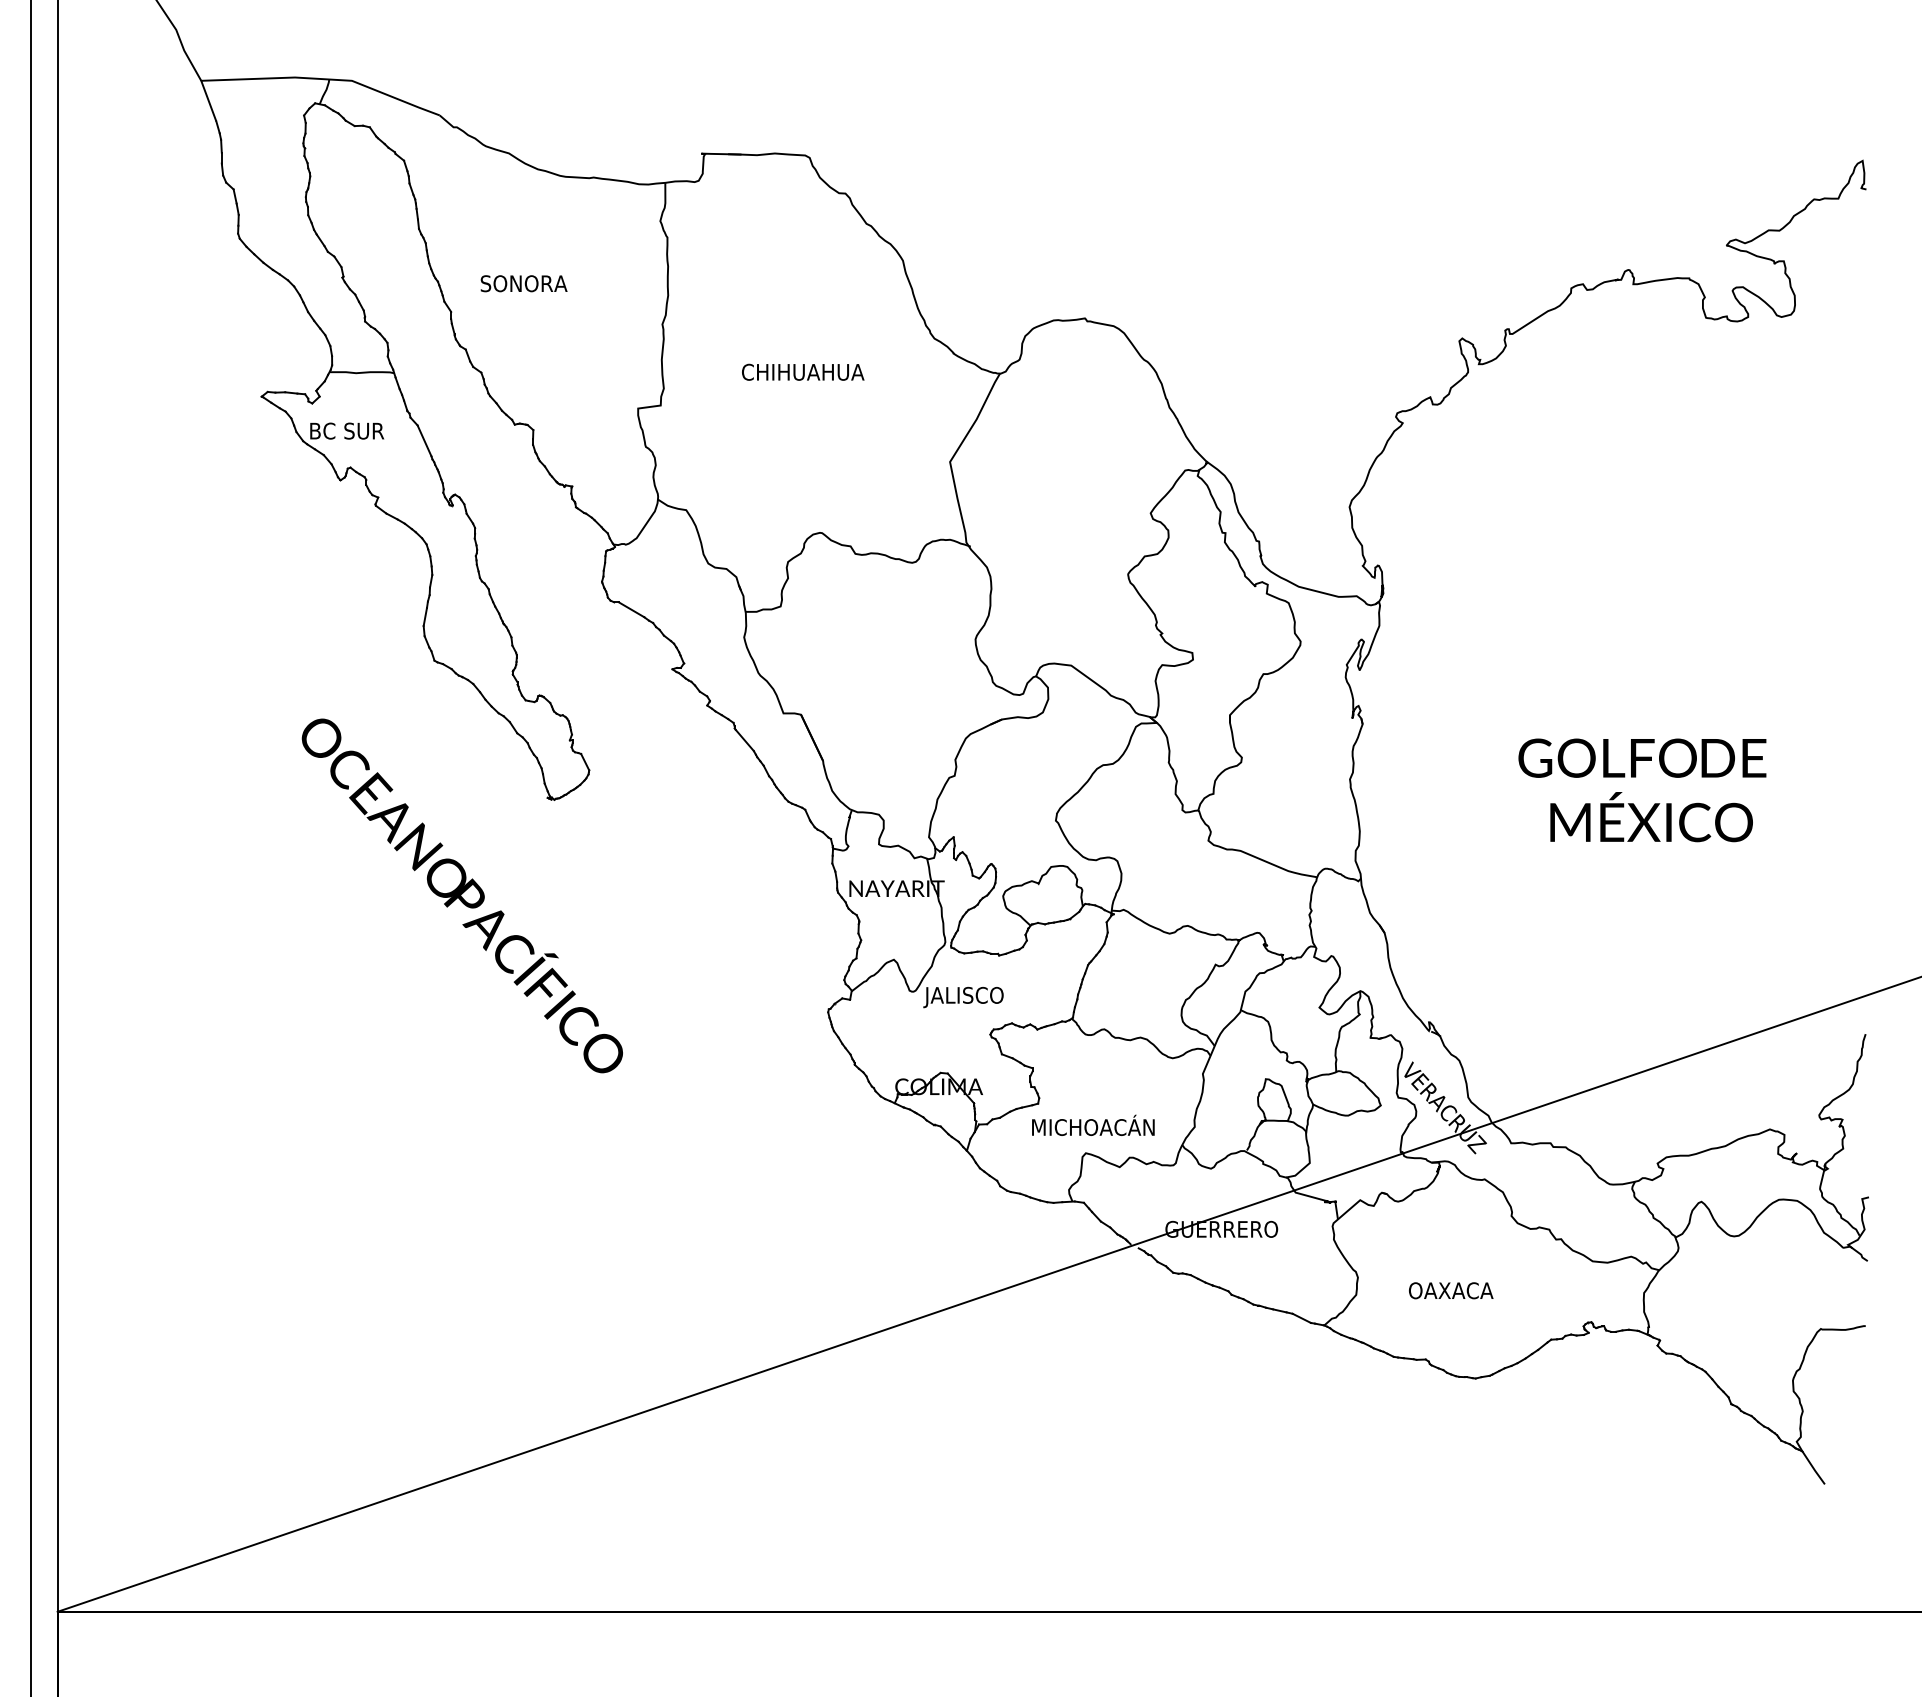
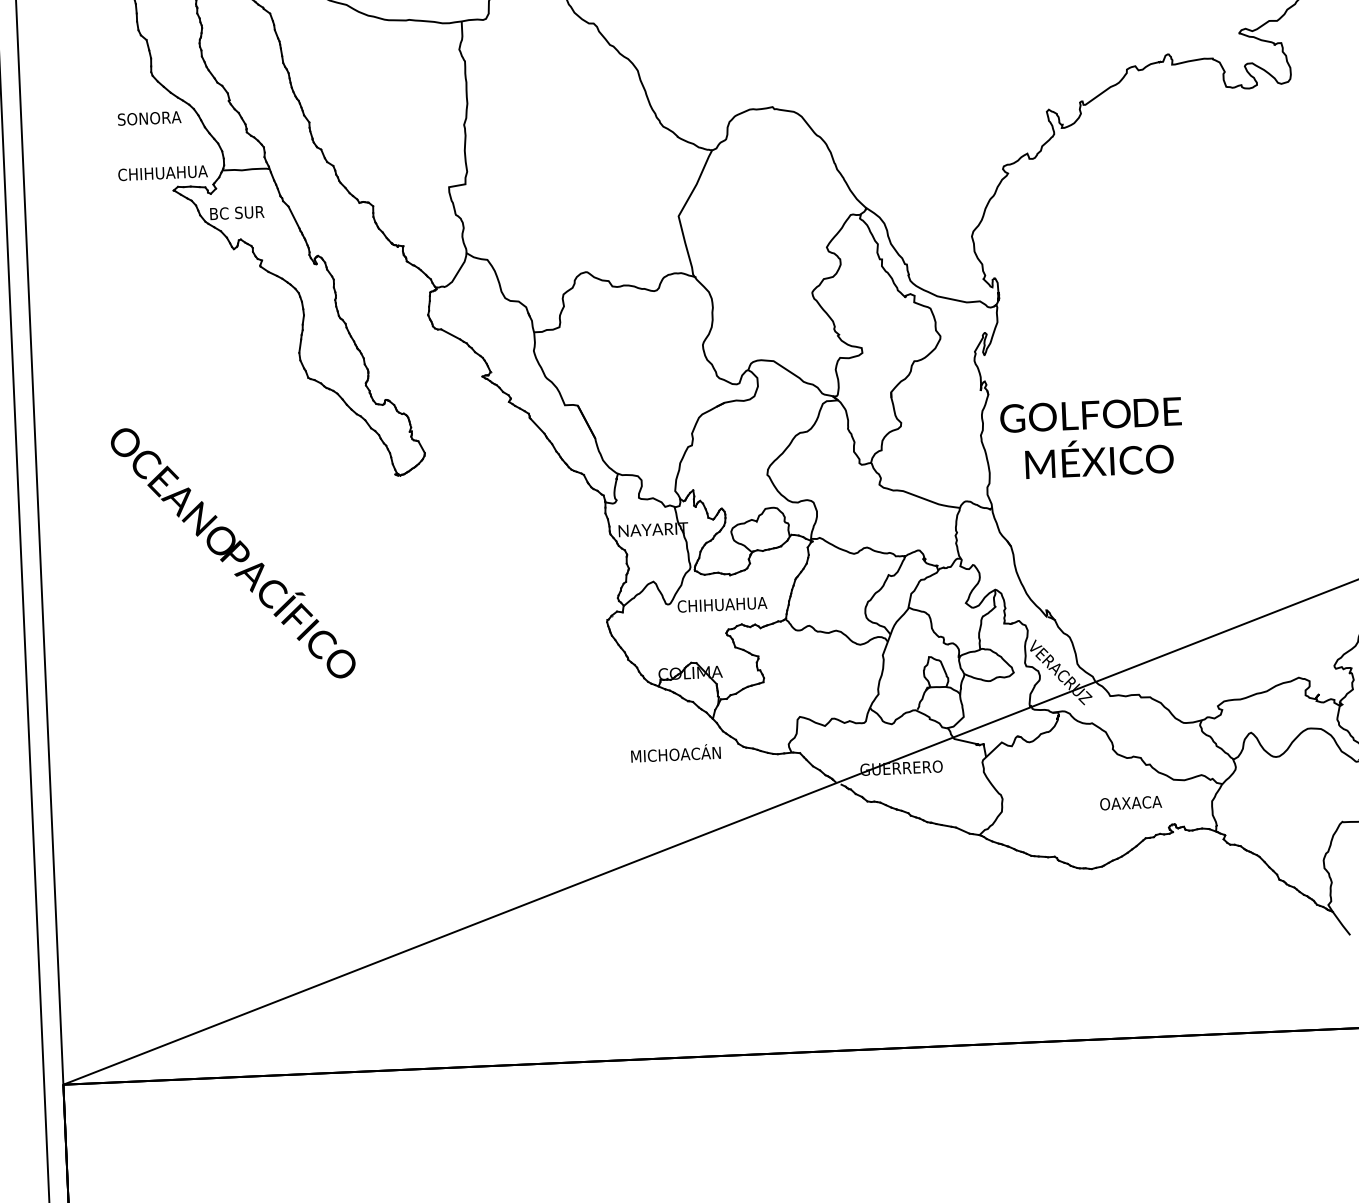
text: (523, 283) -> (149, 118), moved
text: (803, 371) -> (163, 172), moved
text: (1642, 790) -> (1091, 438), moved
text: (461, 895) -> (232, 553), moved
text: (985, 997) -> (721, 606), JALISCO -> CHIHUAHUA
text: (1093, 1124) -> (676, 752), moved
text: (1451, 1290) -> (1131, 802), moved

